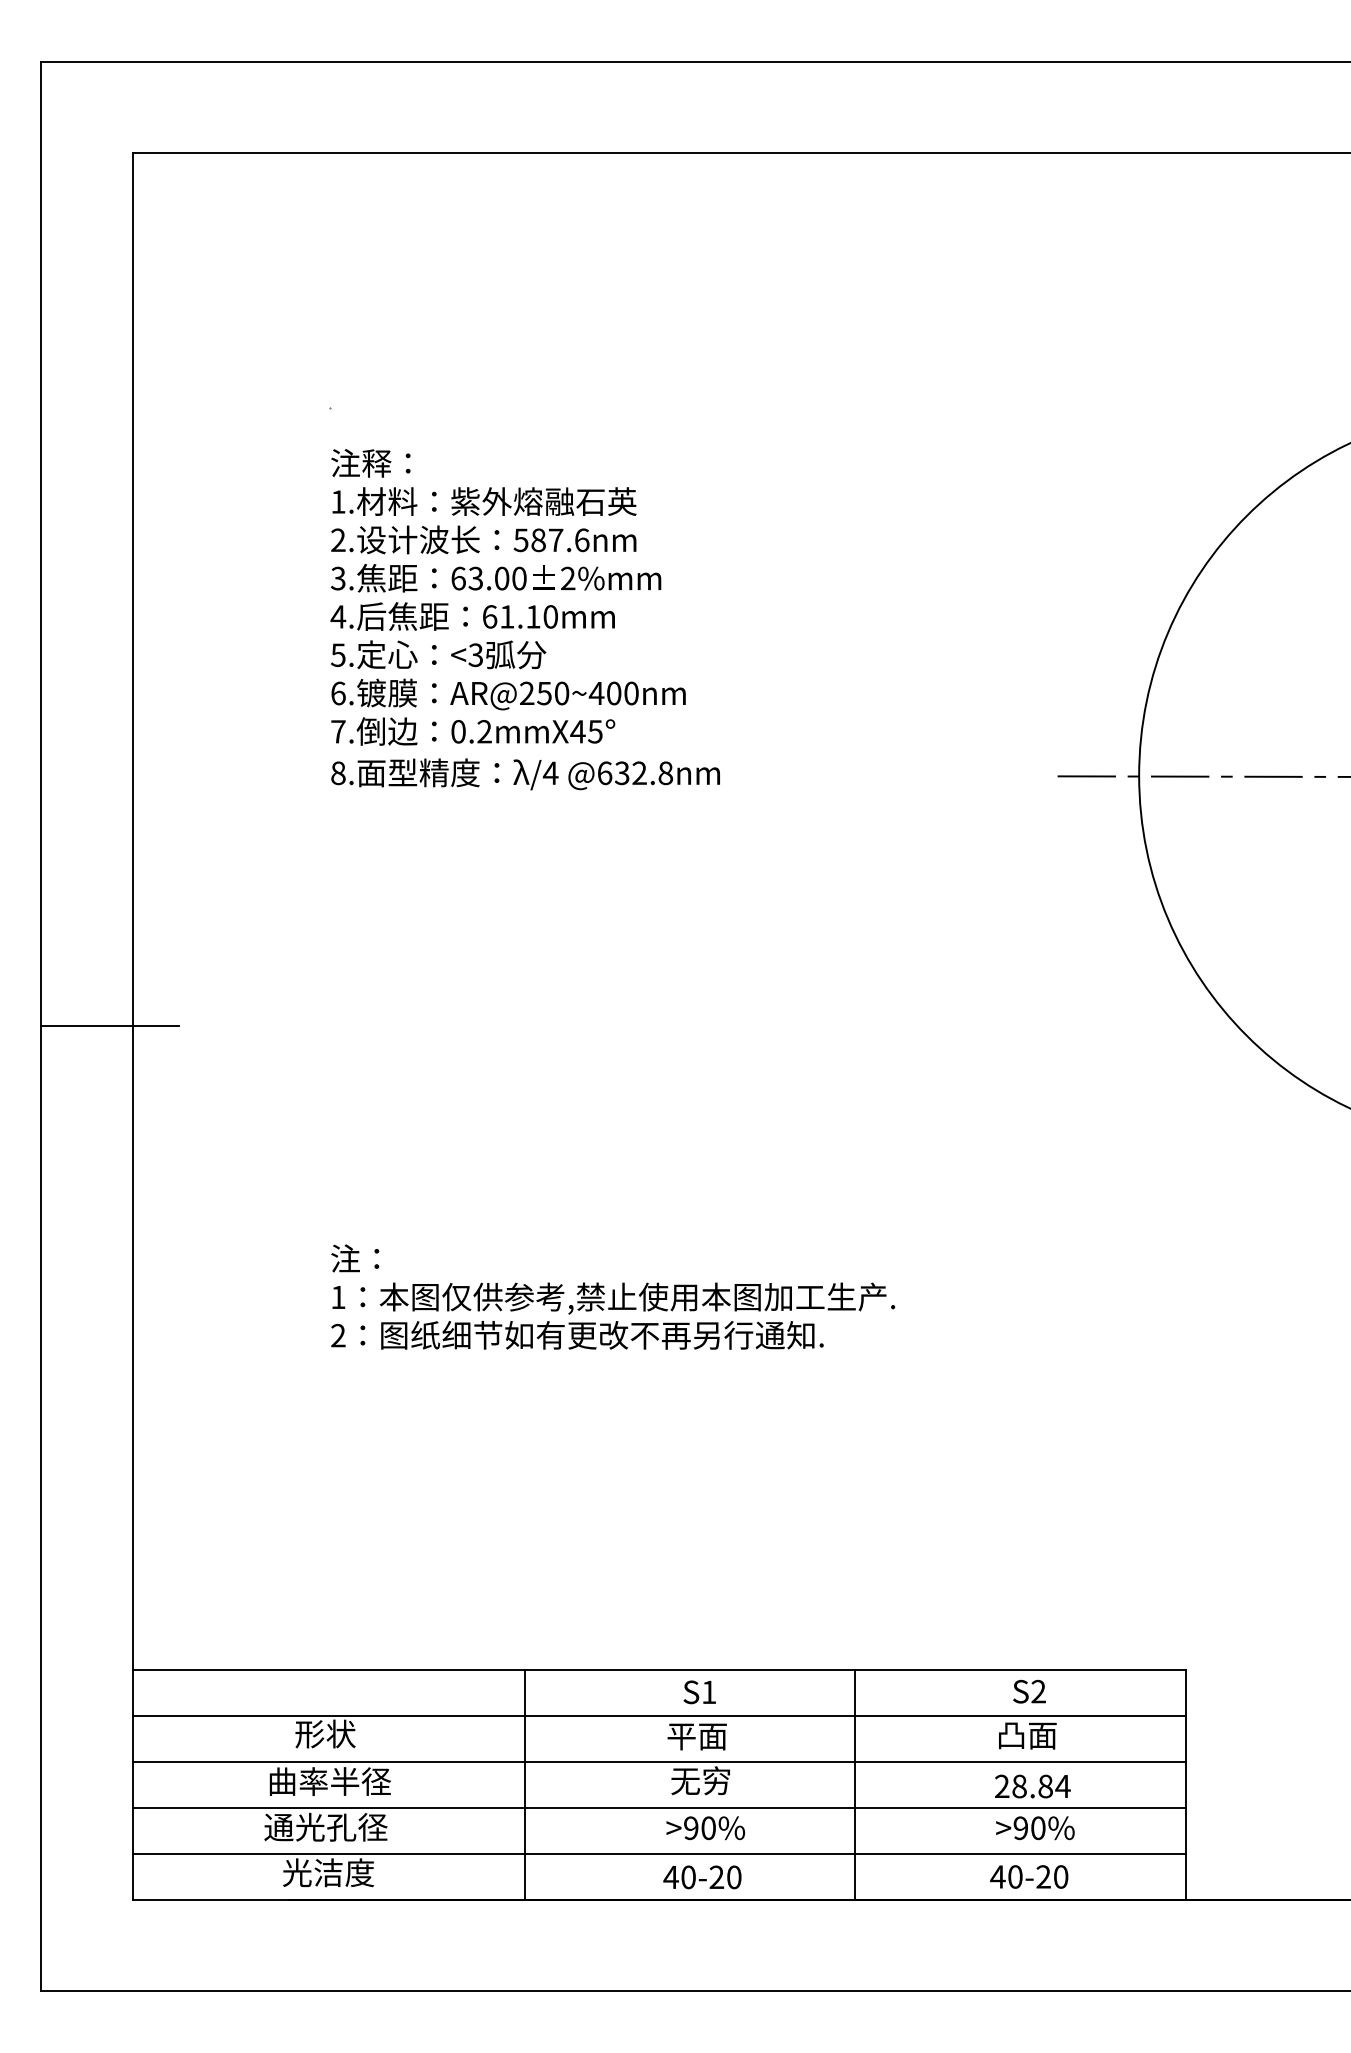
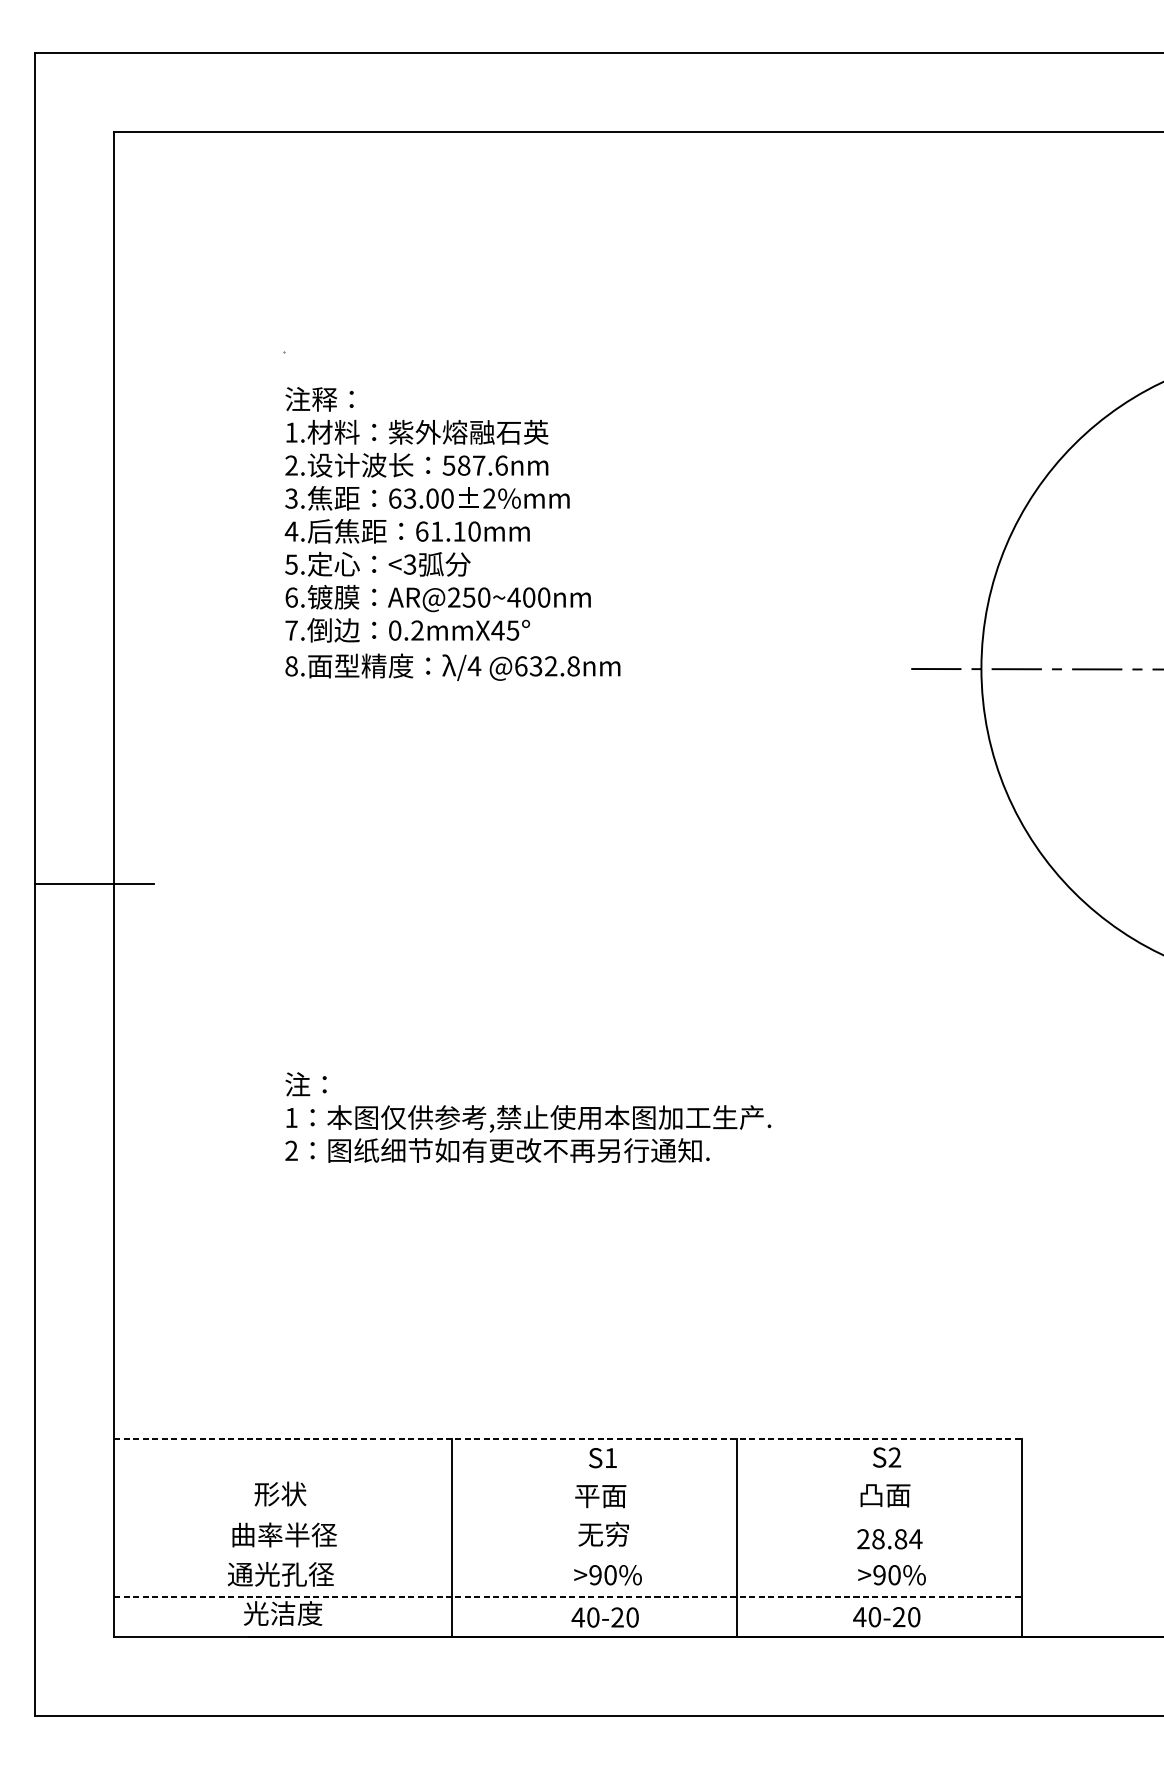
line: (659, 1669) -> (568, 1438), solid -> dashed
line: (659, 1715) -> (568, 1478), removed
line: (659, 1761) -> (568, 1517), removed
line: (659, 1807) -> (568, 1557), removed
line: (659, 1853) -> (568, 1596), solid -> dashed

